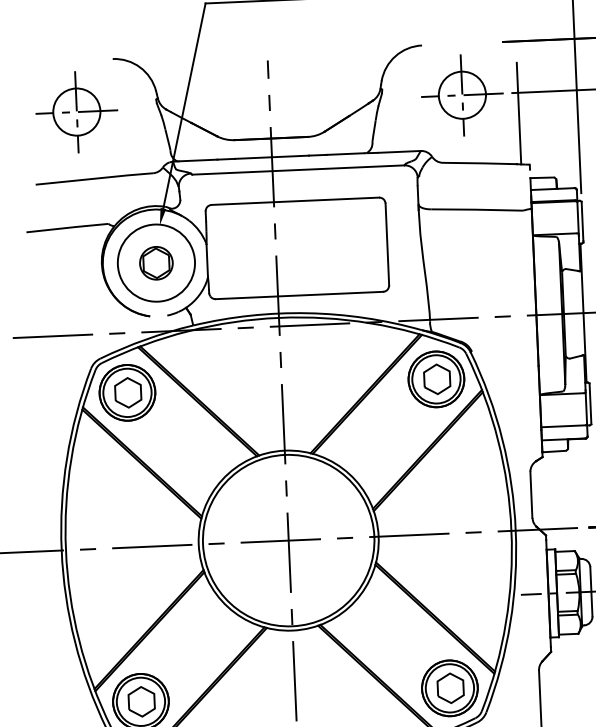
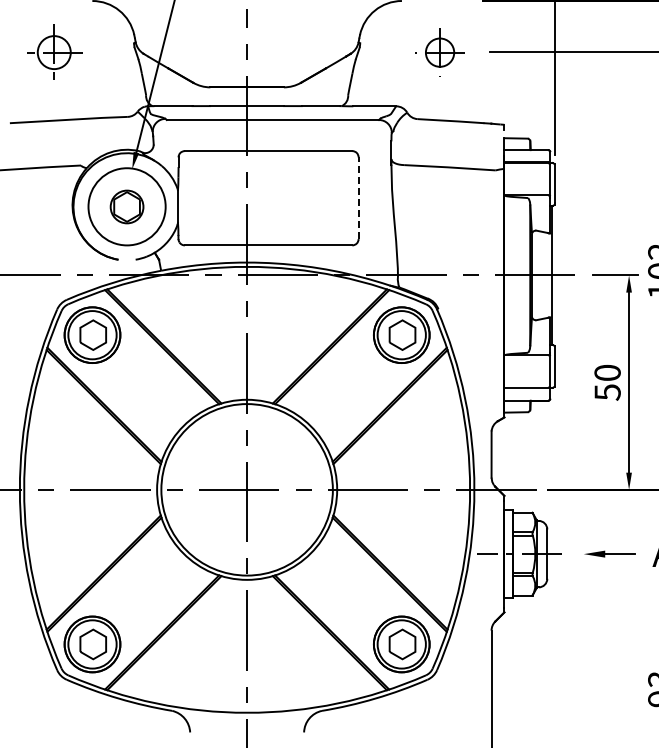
part: (461, 95) -> (439, 52), size x0.6
part: (77, 112) -> (54, 52), size x0.7
line: (518, 113) -> (495, 73), removed
line: (387, 244) -> (358, 198), solid -> dashed

